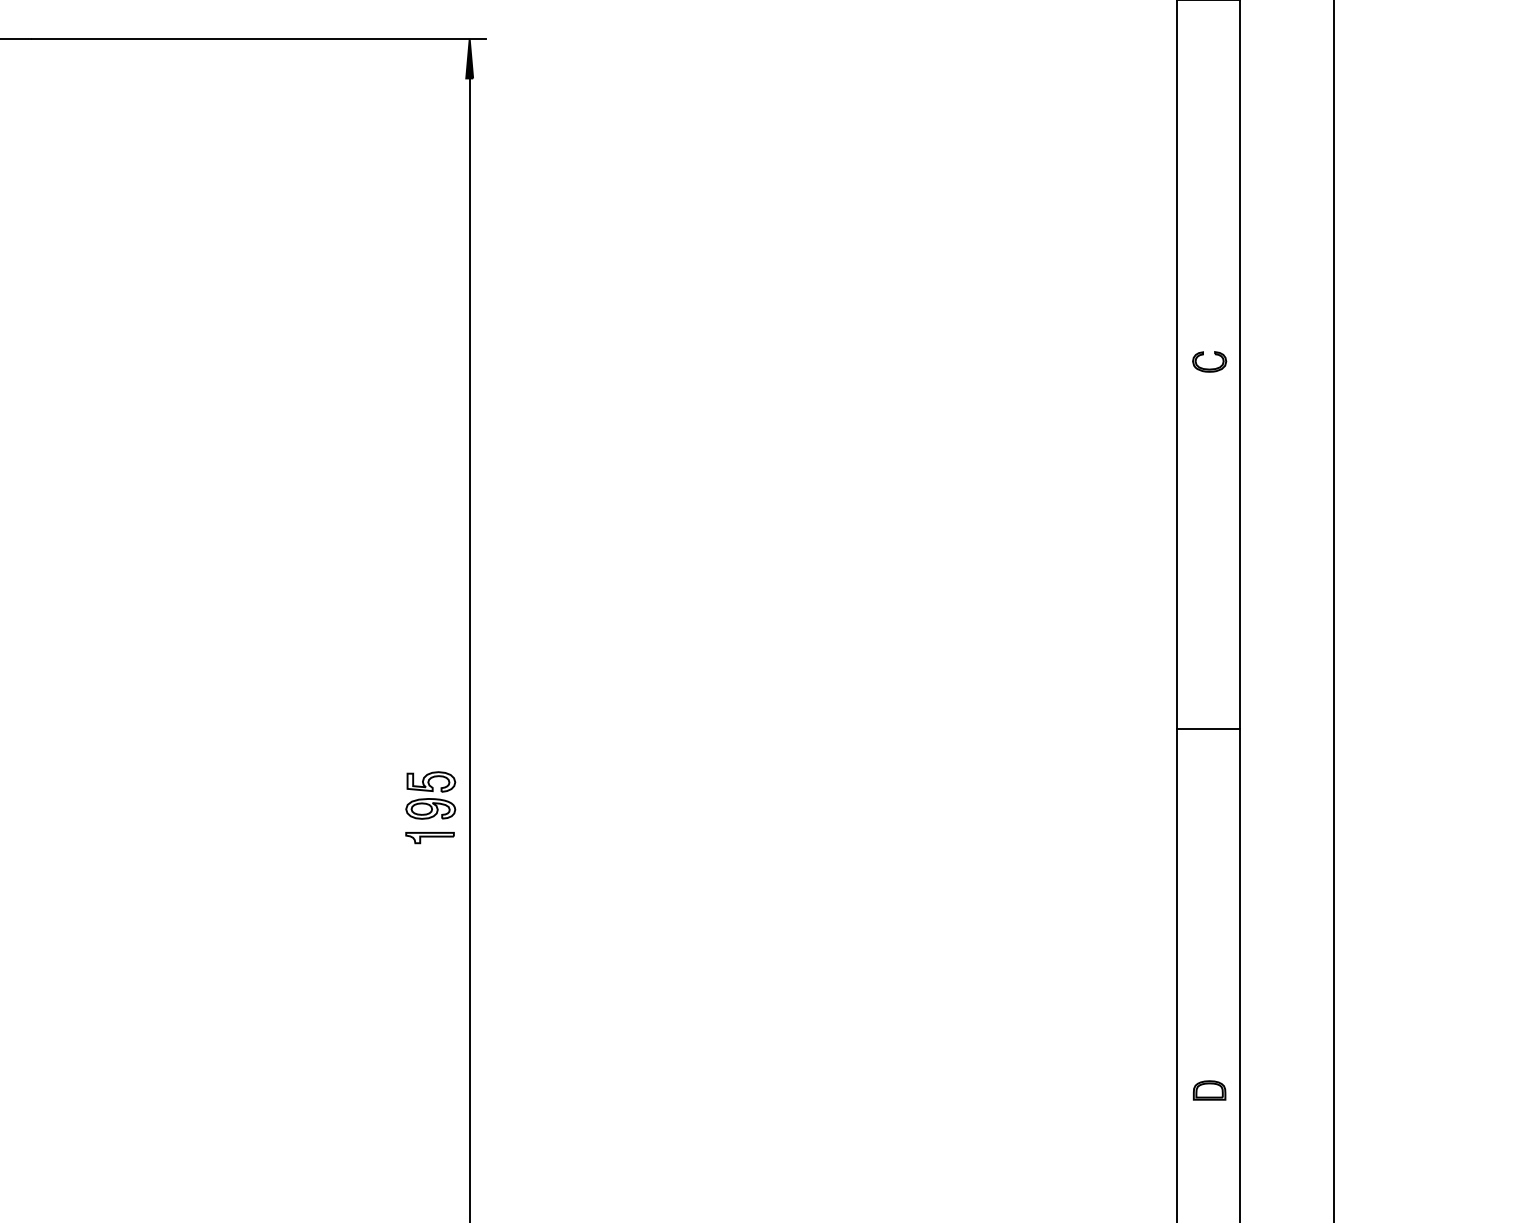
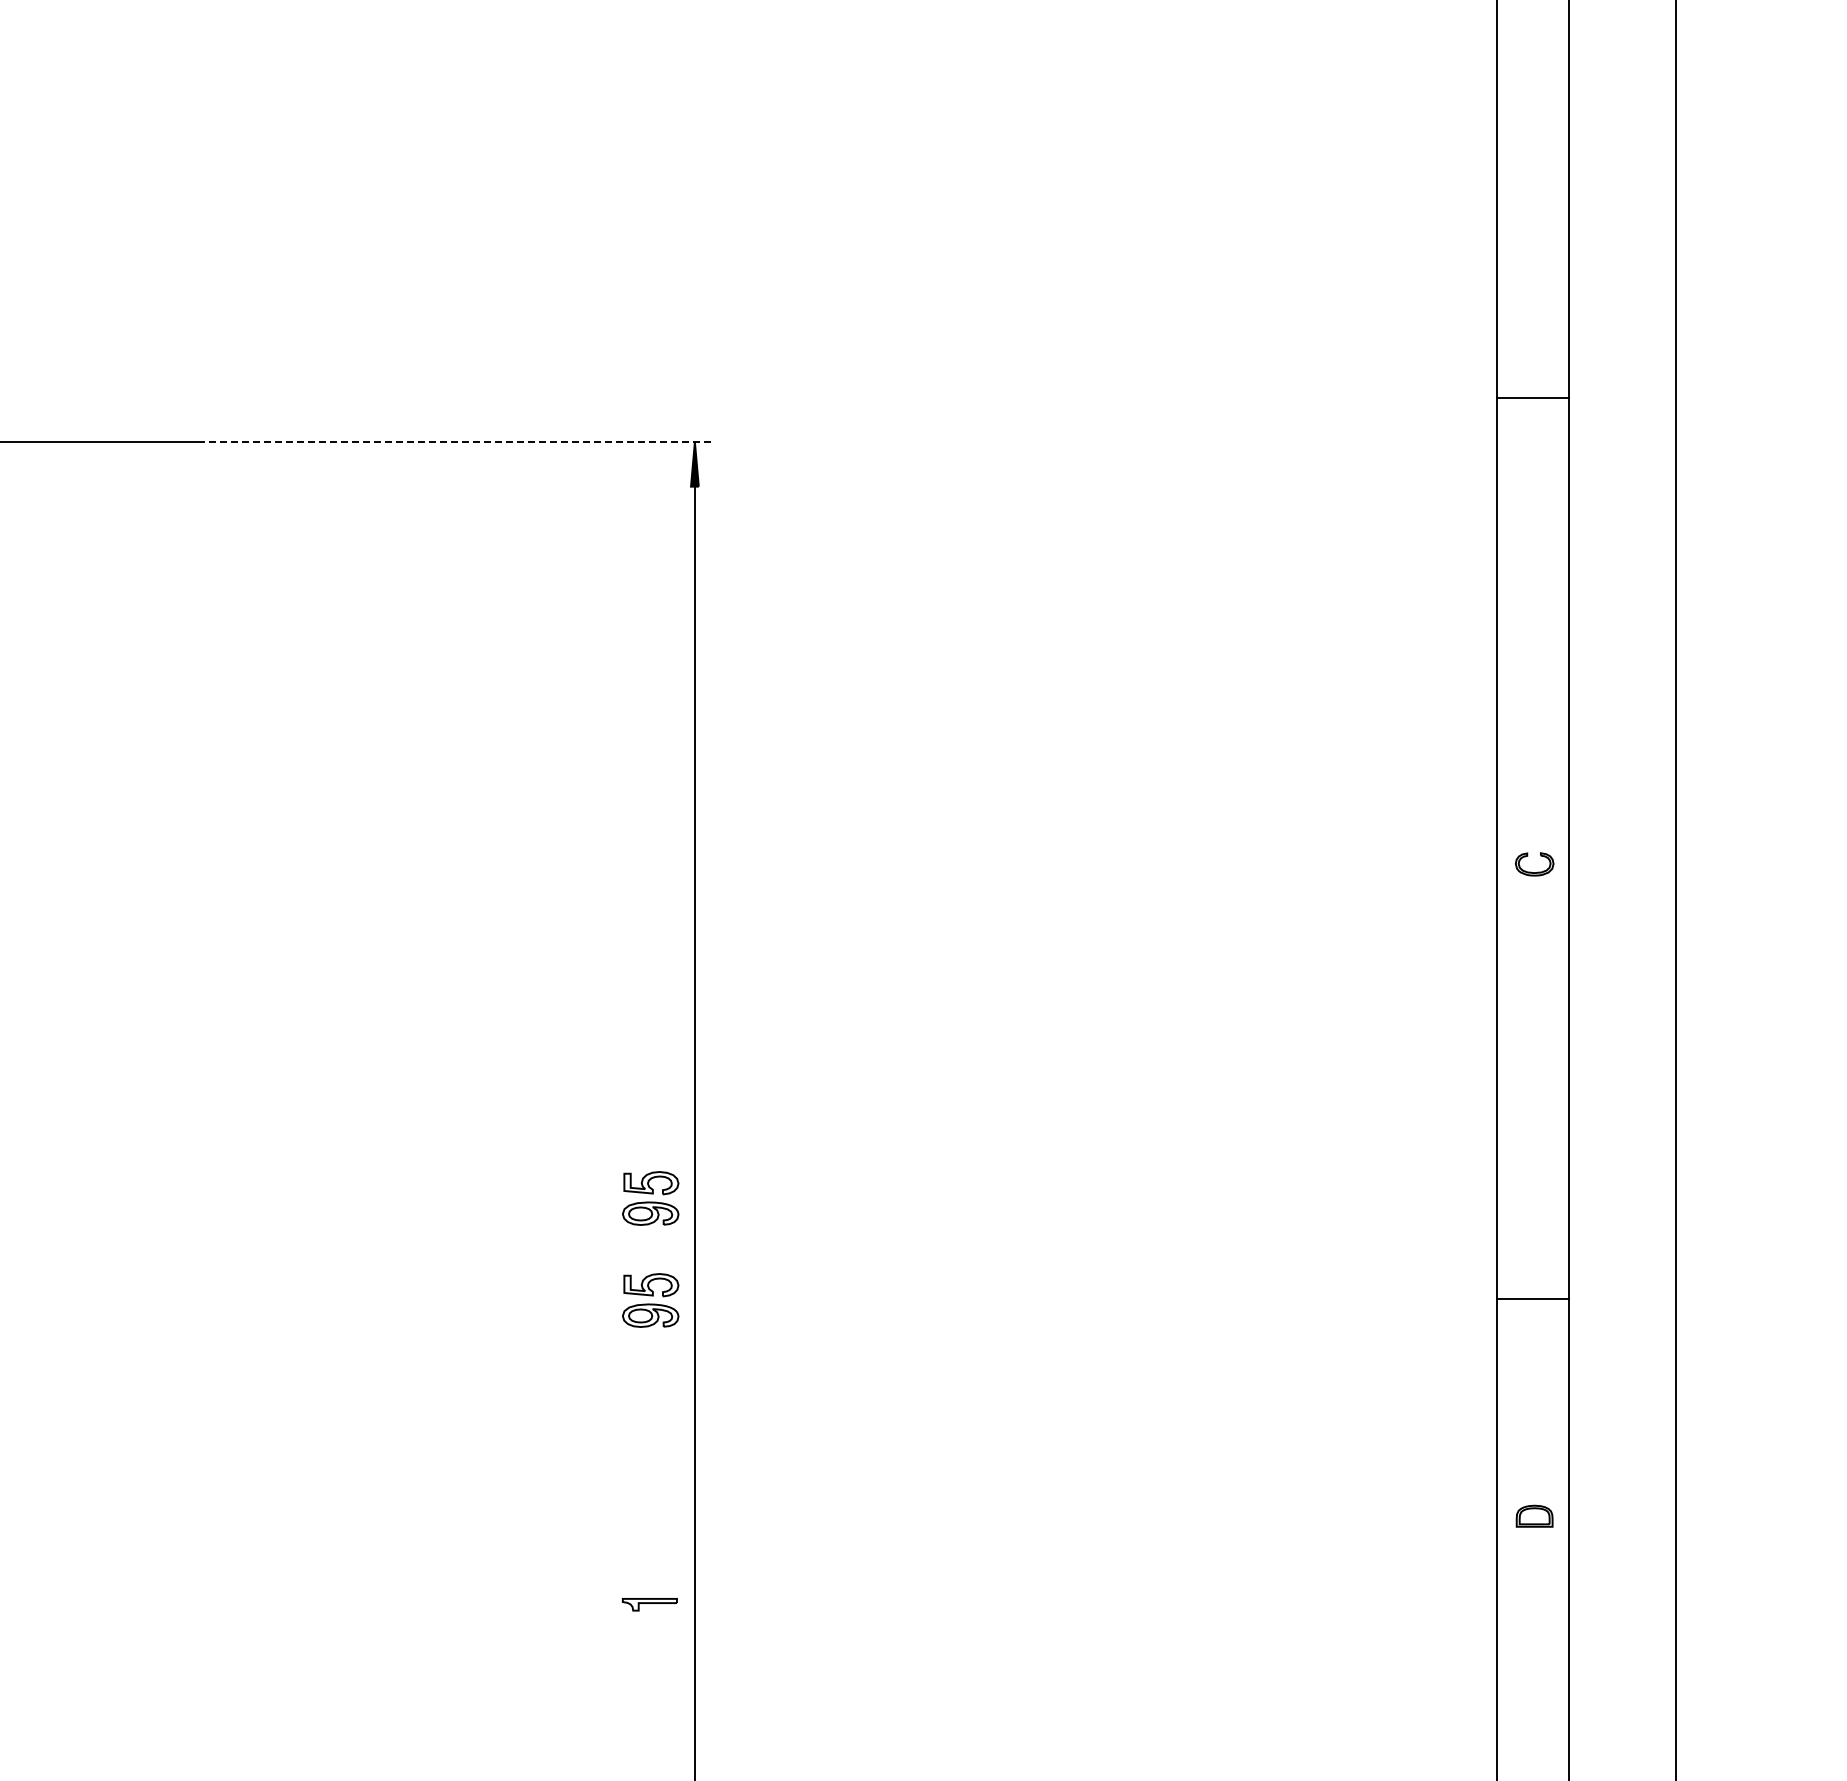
line: (259, 39) -> (456, 442), solid -> dashed
part: (1206, 368) -> (1531, 871), moved
part: (430, 705) -> (650, 1198), added
line: (1207, 728) -> (1532, 1298), moved
part: (429, 837) -> (649, 1604), moved
part: (1209, 1089) -> (1534, 1515), moved

